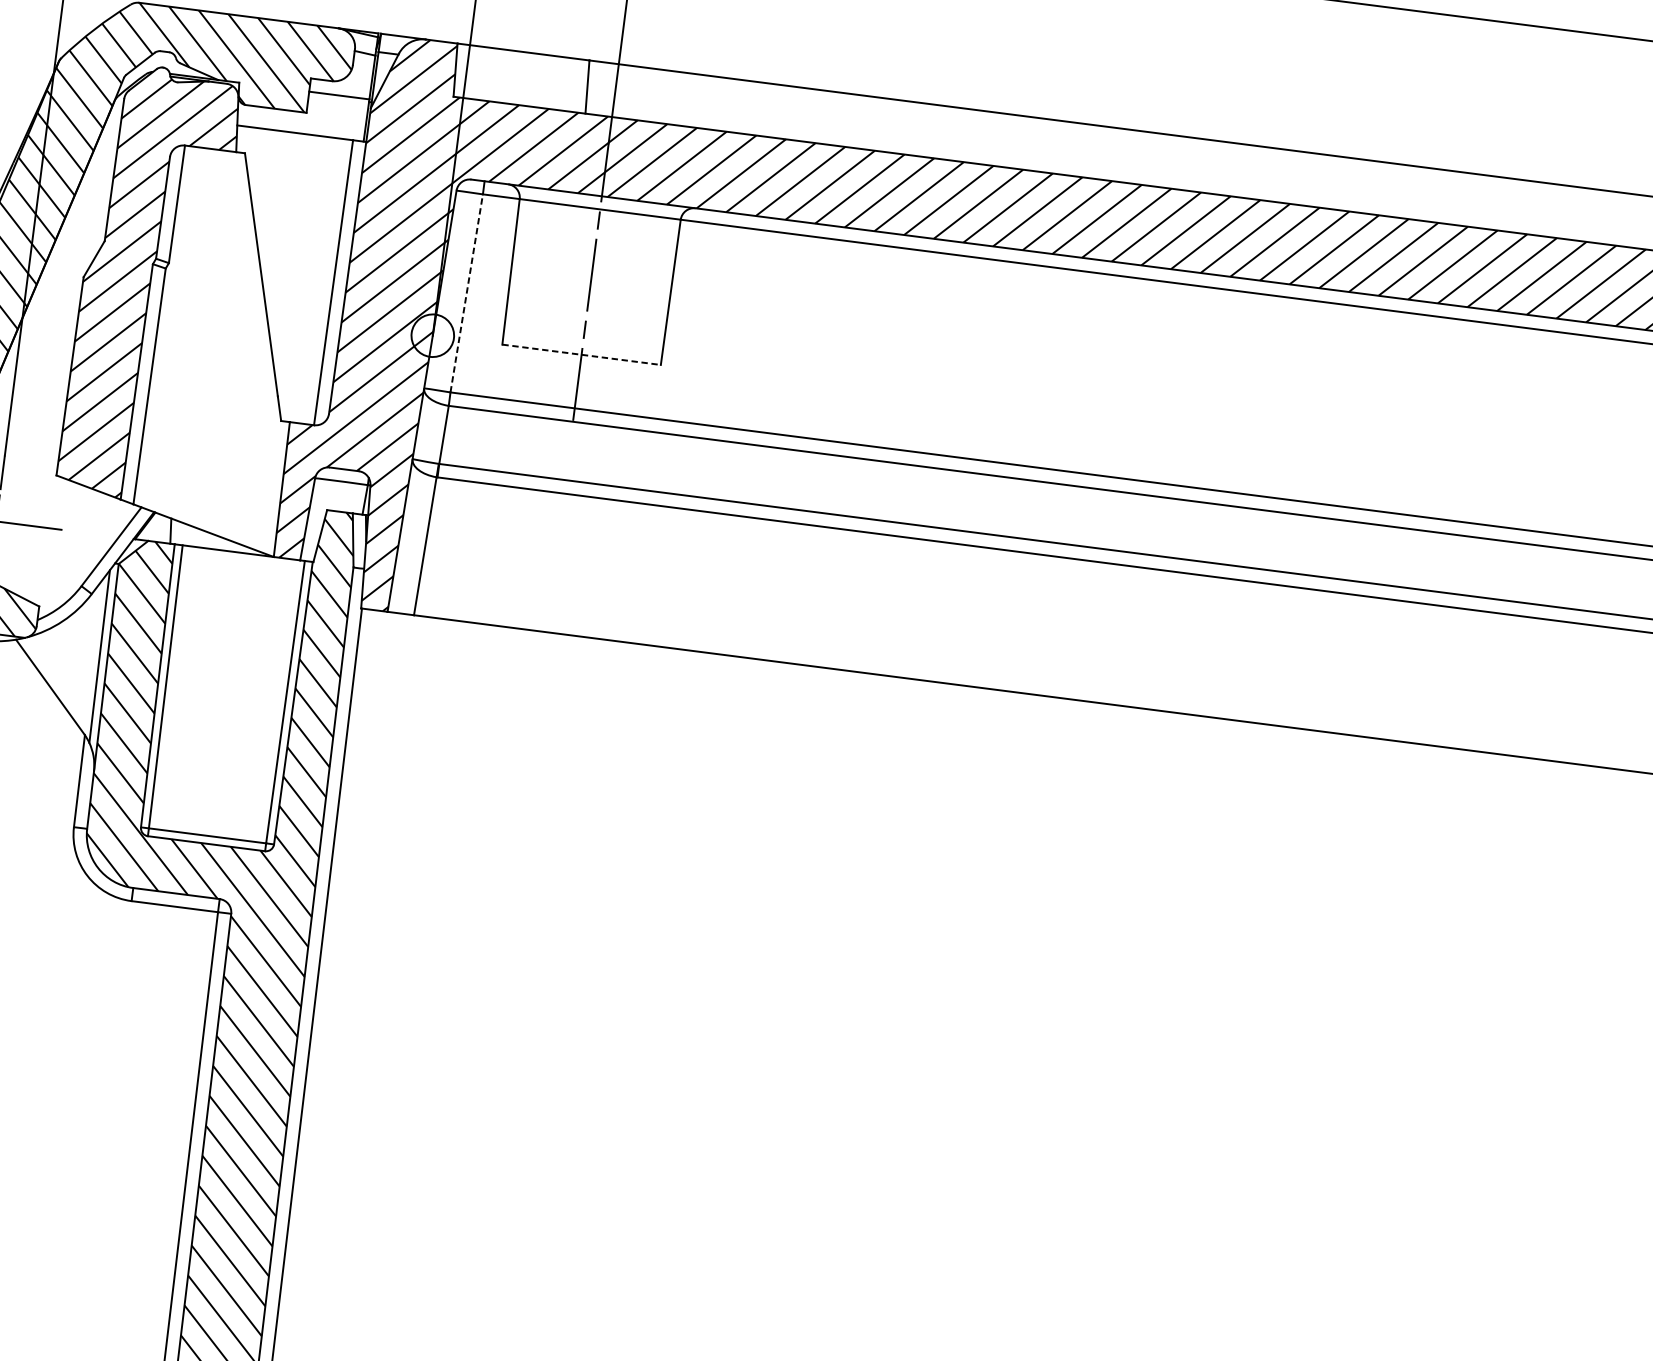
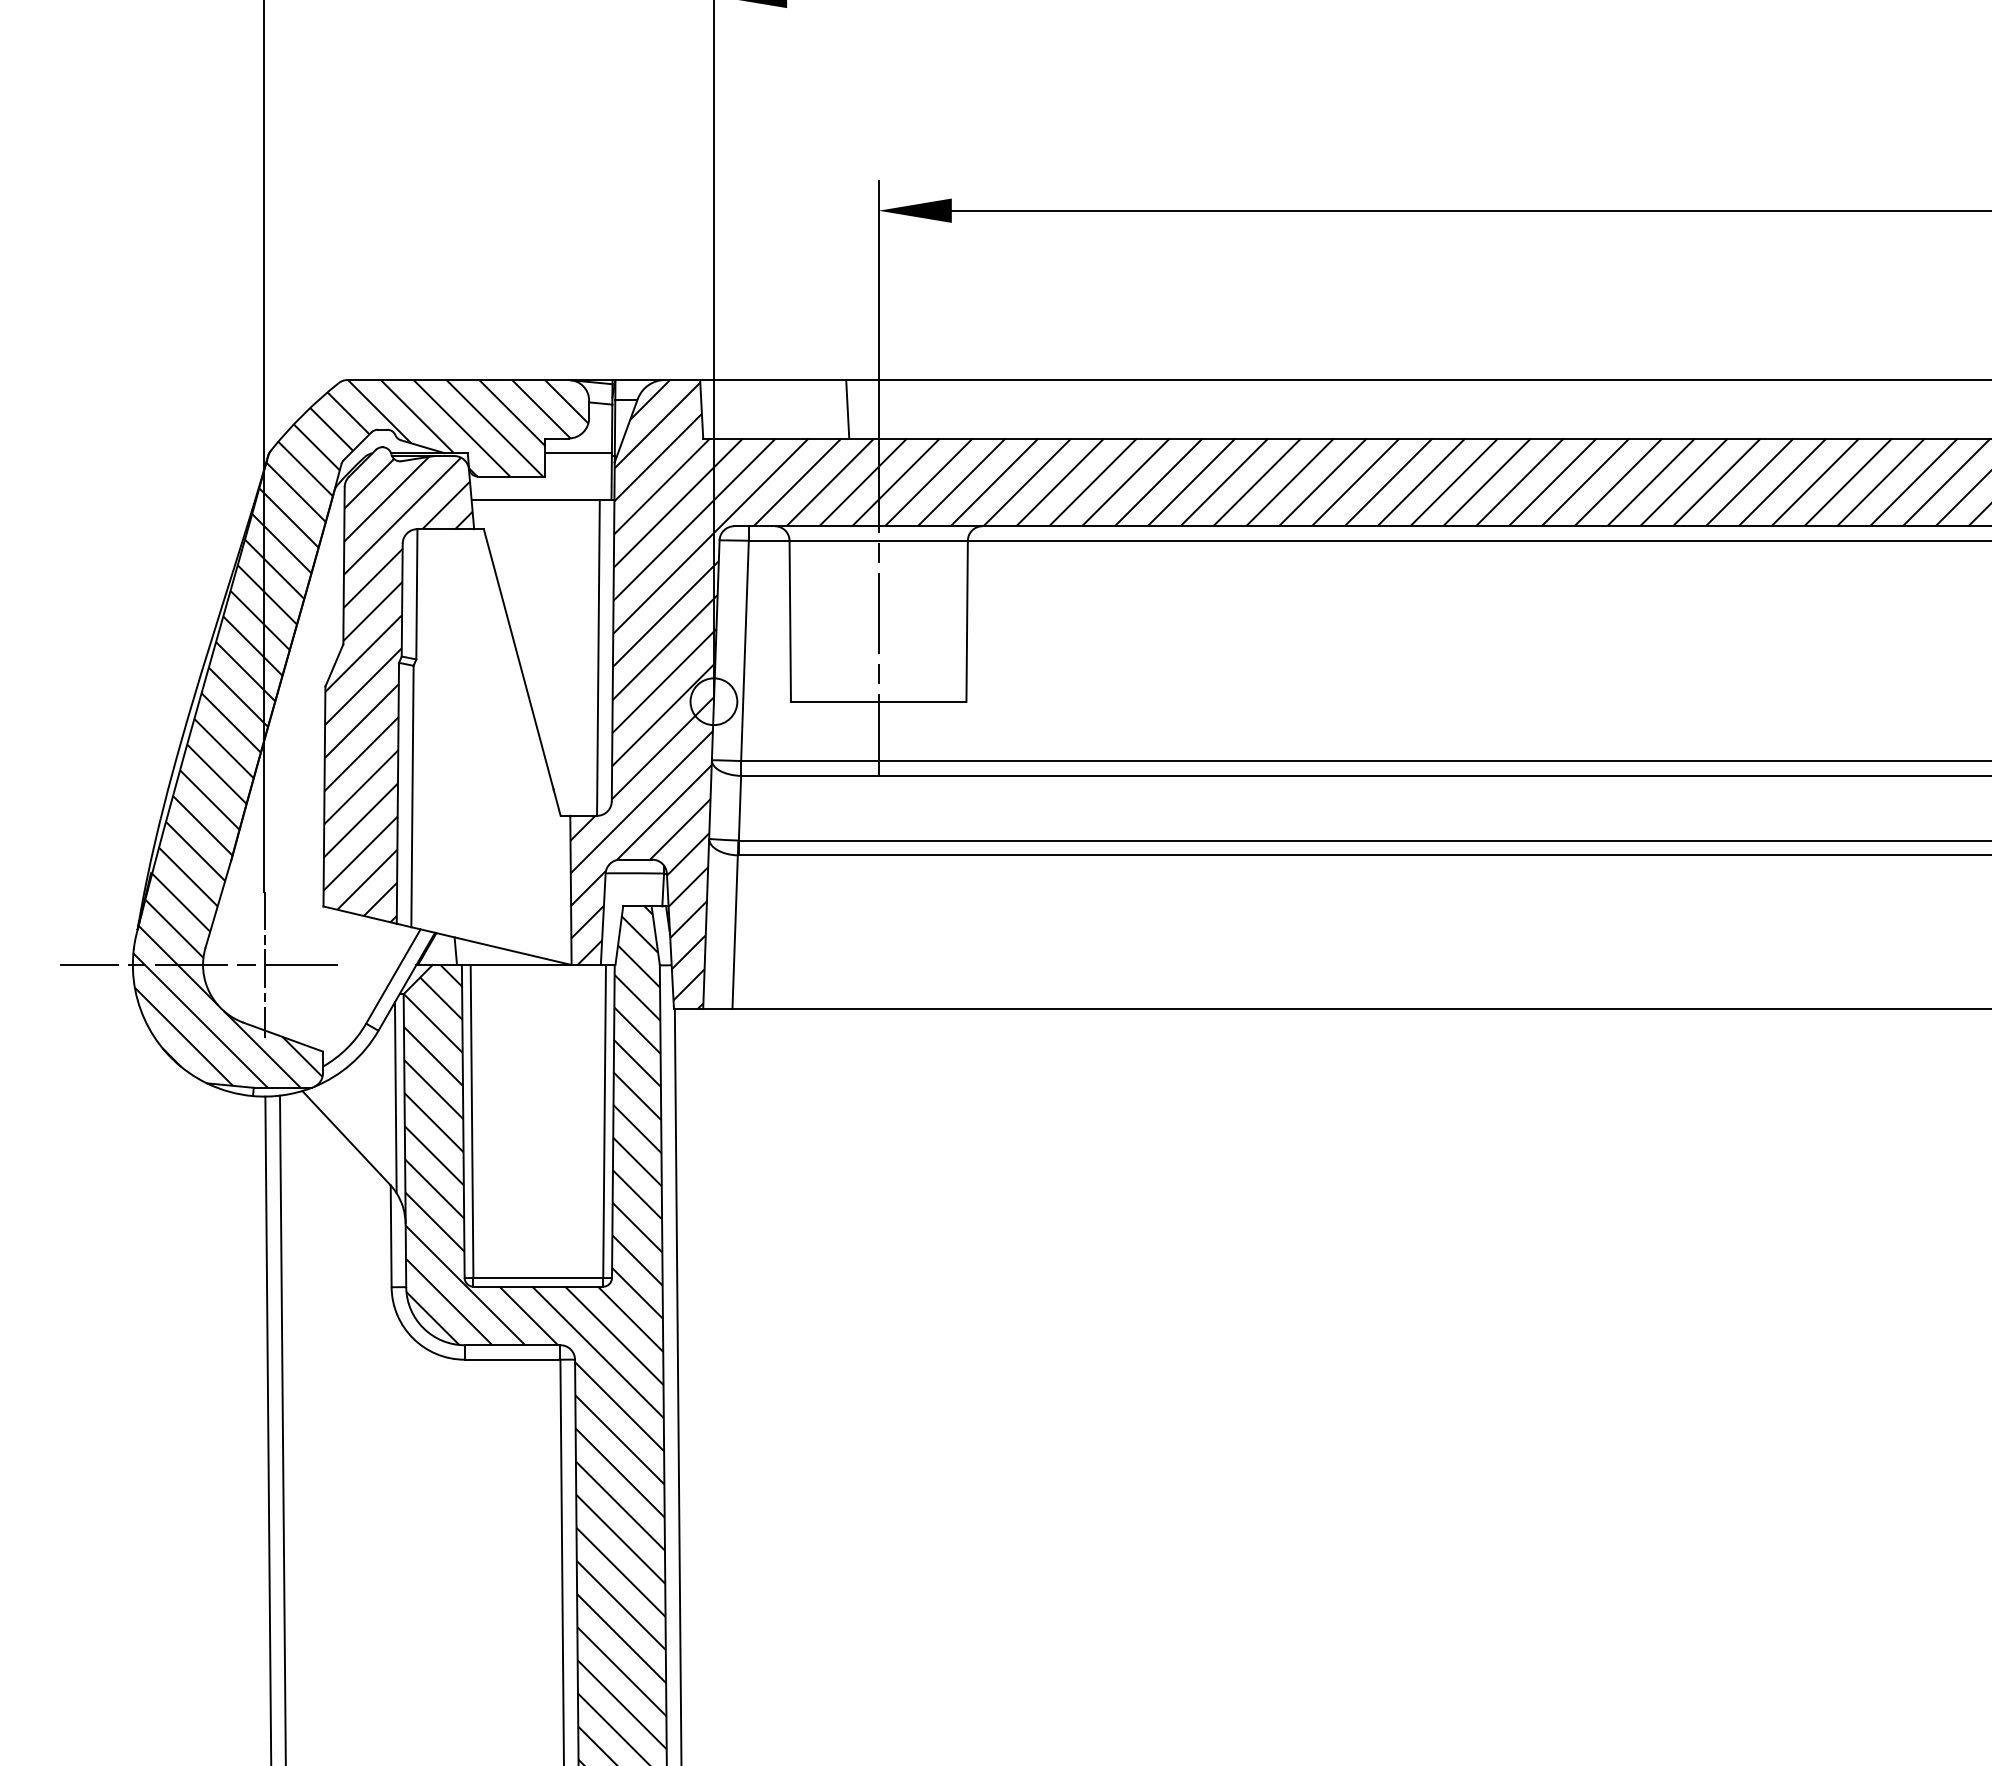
line: (467, 293) -> (745, 650), dashed -> solid
line: (581, 354) -> (878, 701), dashed -> solid

